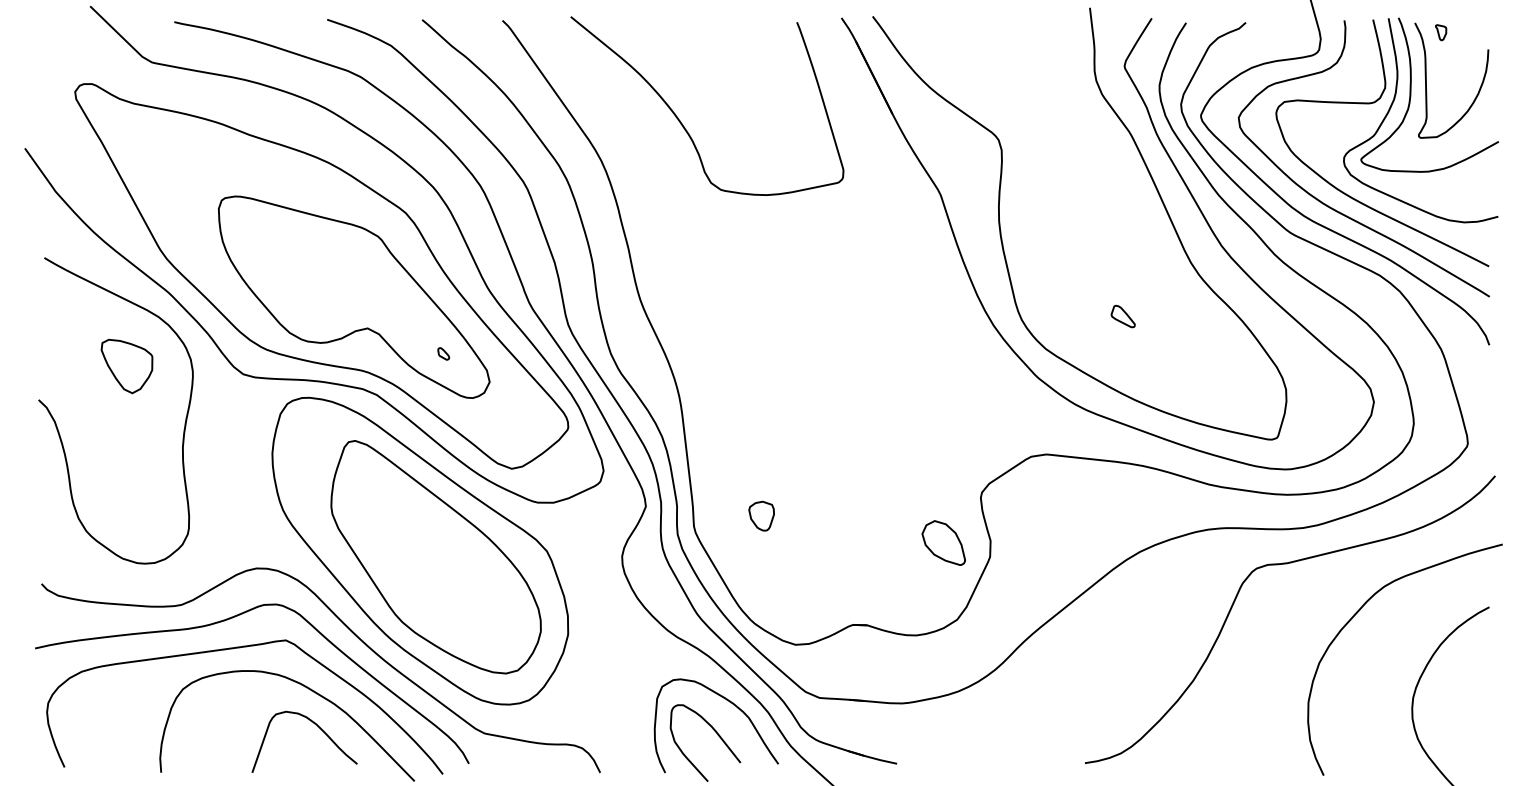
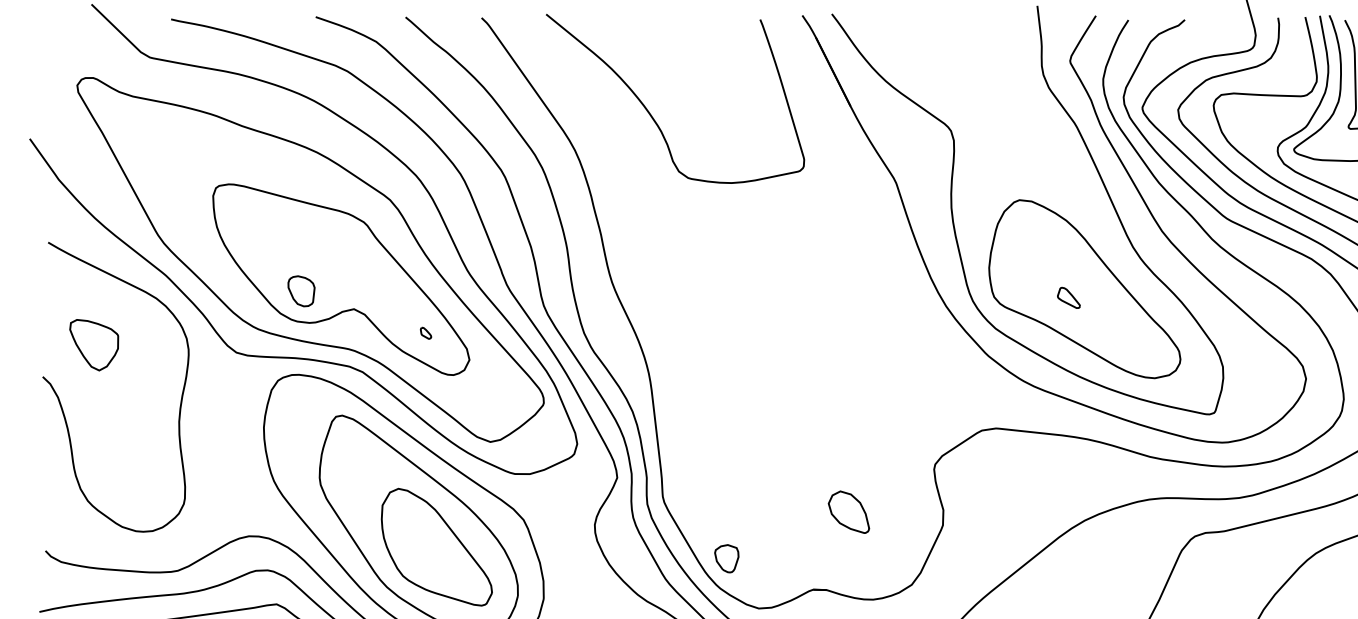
part: (1140, 307) -> (1085, 289), added
part: (311, 309) -> (300, 291), added
part: (126, 366) -> (93, 345), moved
part: (761, 515) -> (726, 558), moved
part: (943, 542) -> (848, 511), moved
part: (455, 579) -> (437, 546), added

